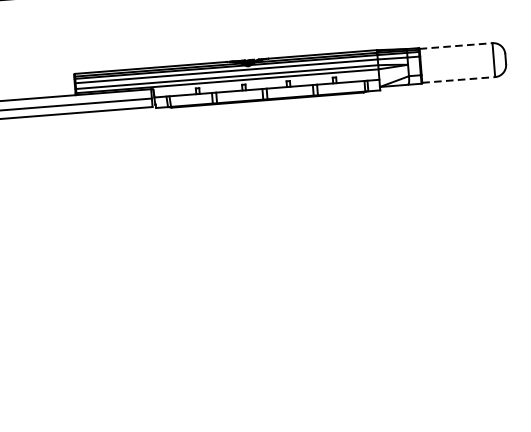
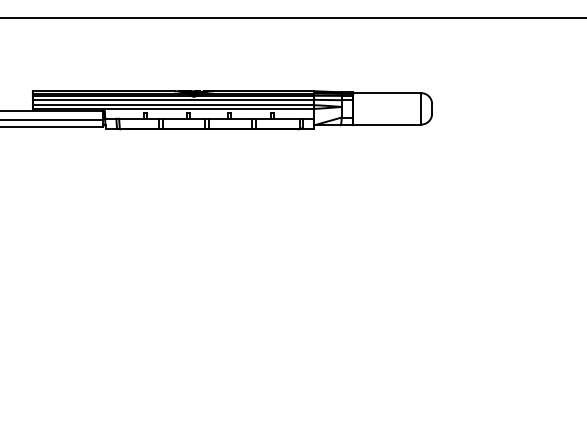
line: (456, 46) -> (387, 93), dashed -> solid
line: (458, 79) -> (387, 124), dashed -> solid

